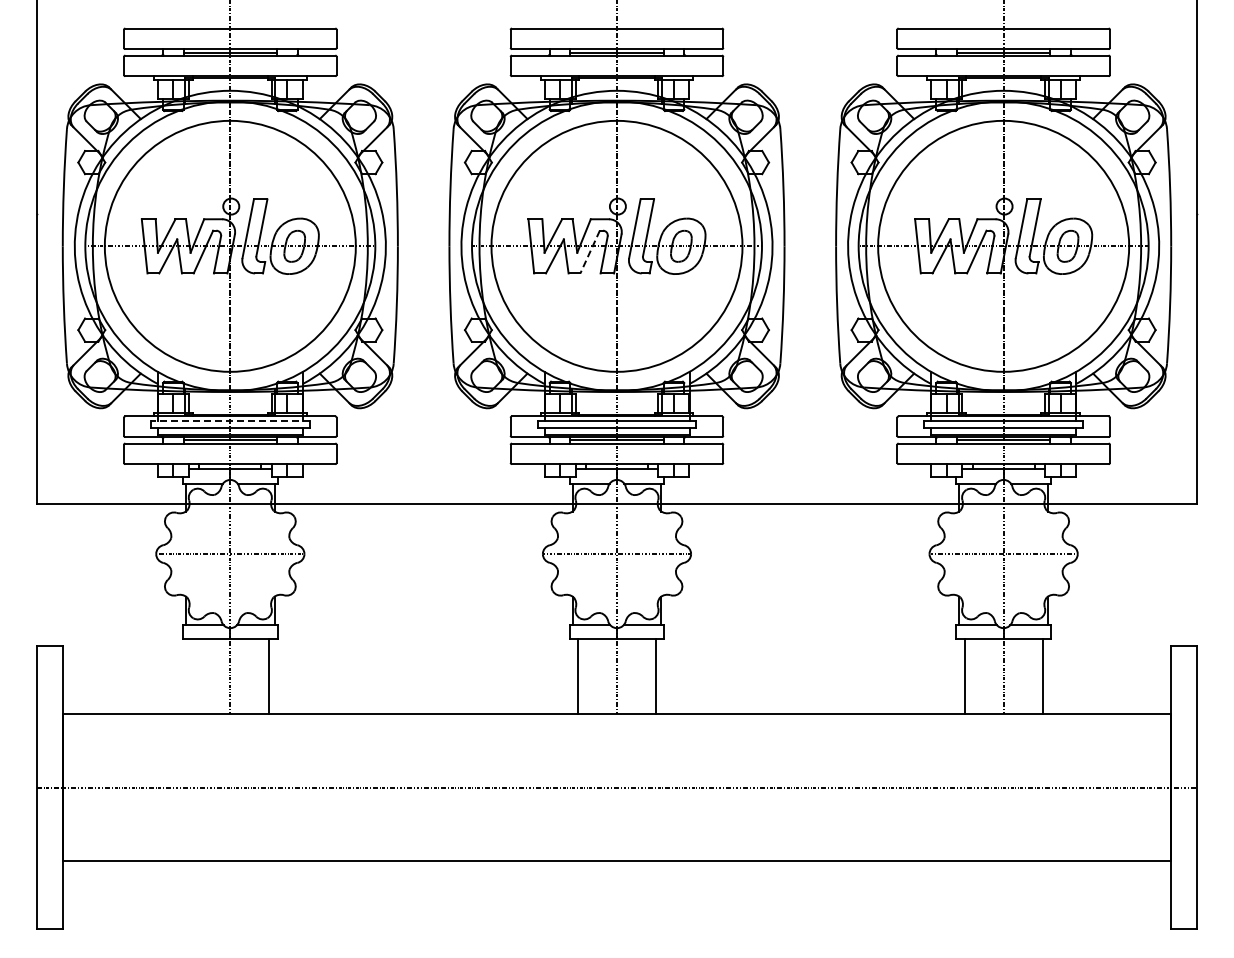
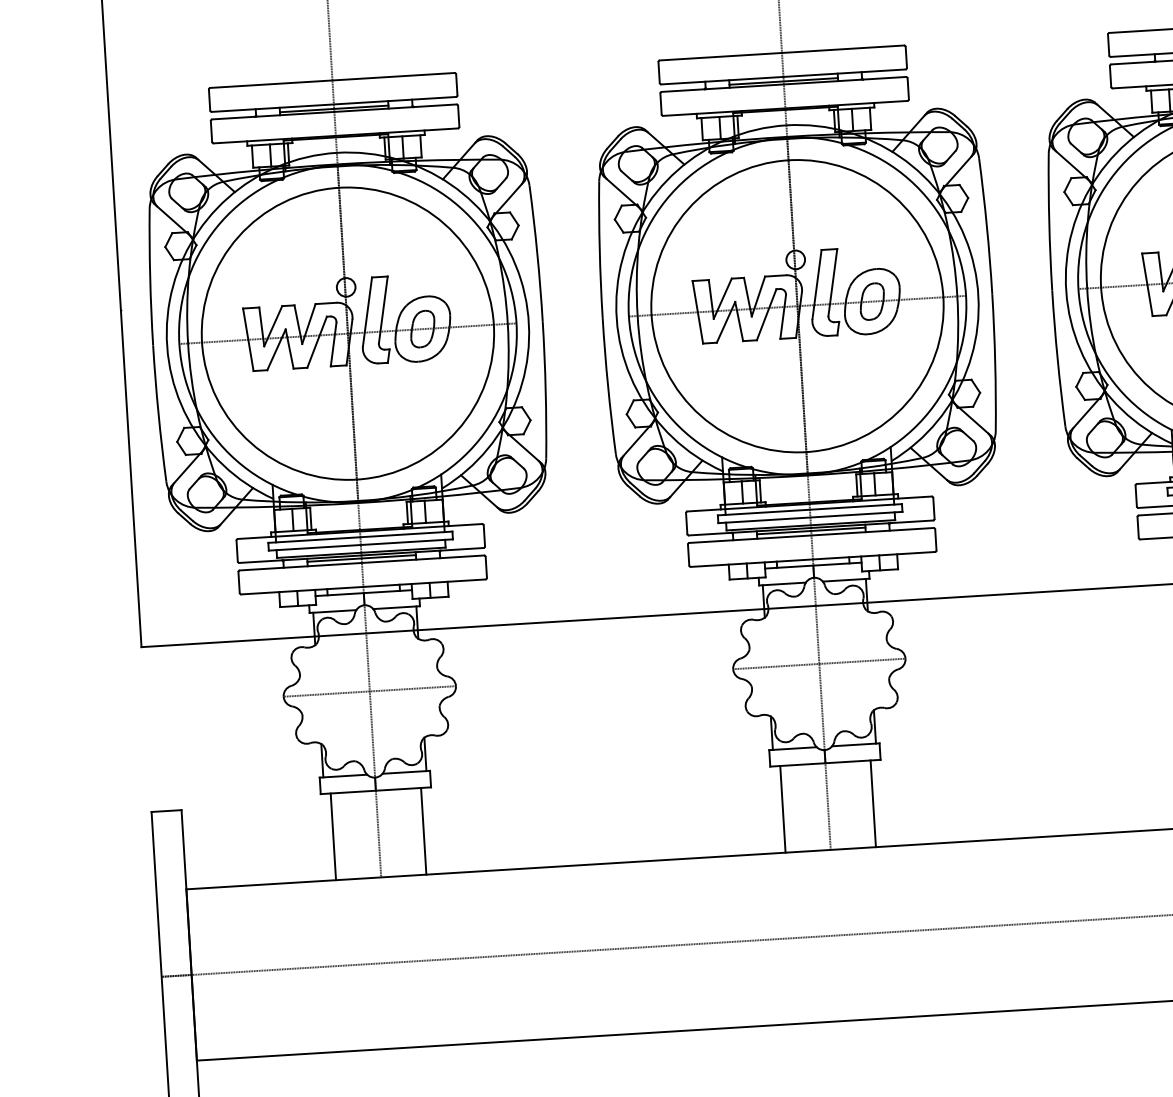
line: (589, 252) -> (765, 315), dashed -> solid
line: (229, 421) -> (359, 537), dashed -> solid
line: (191, 676) -> (333, 836), added

